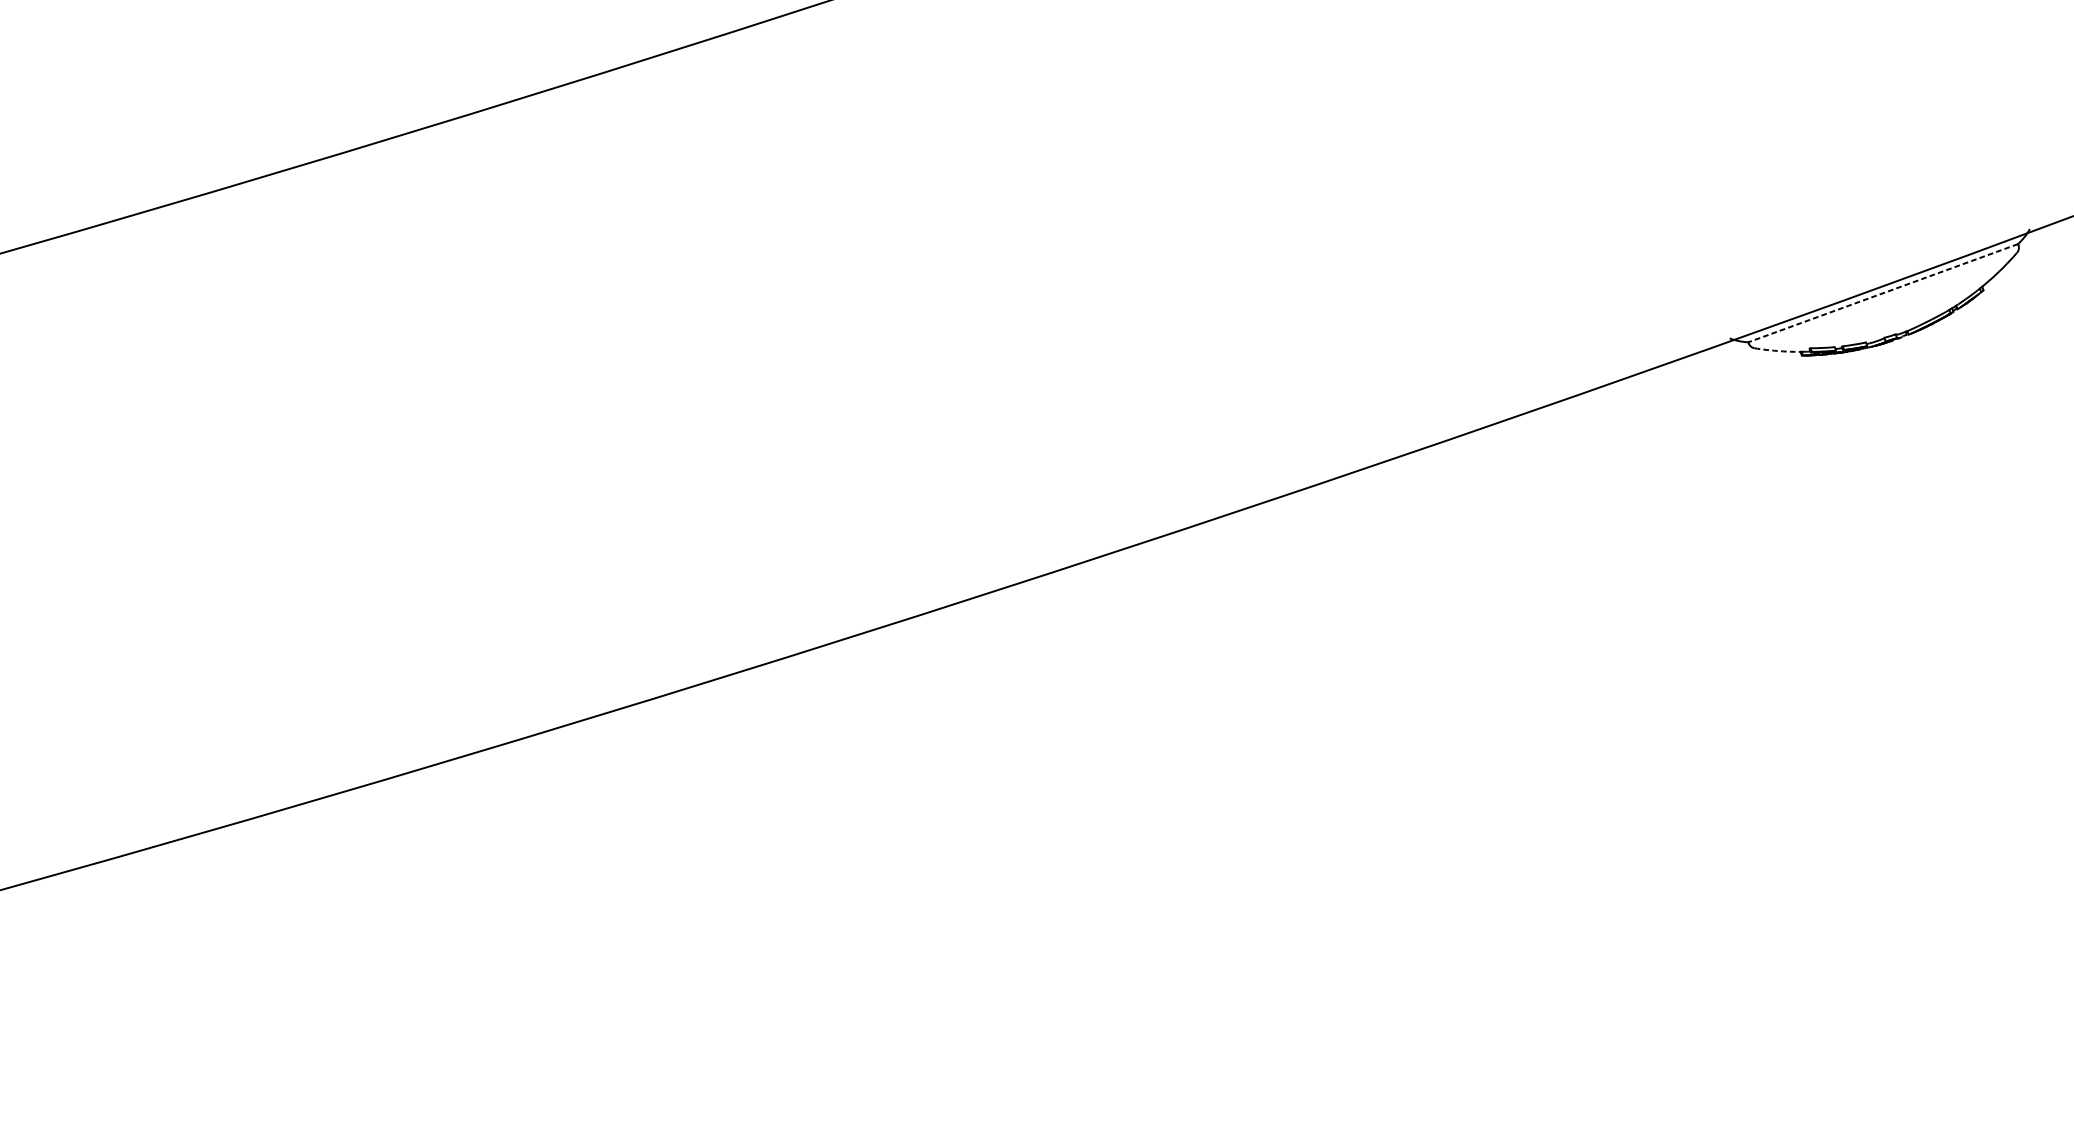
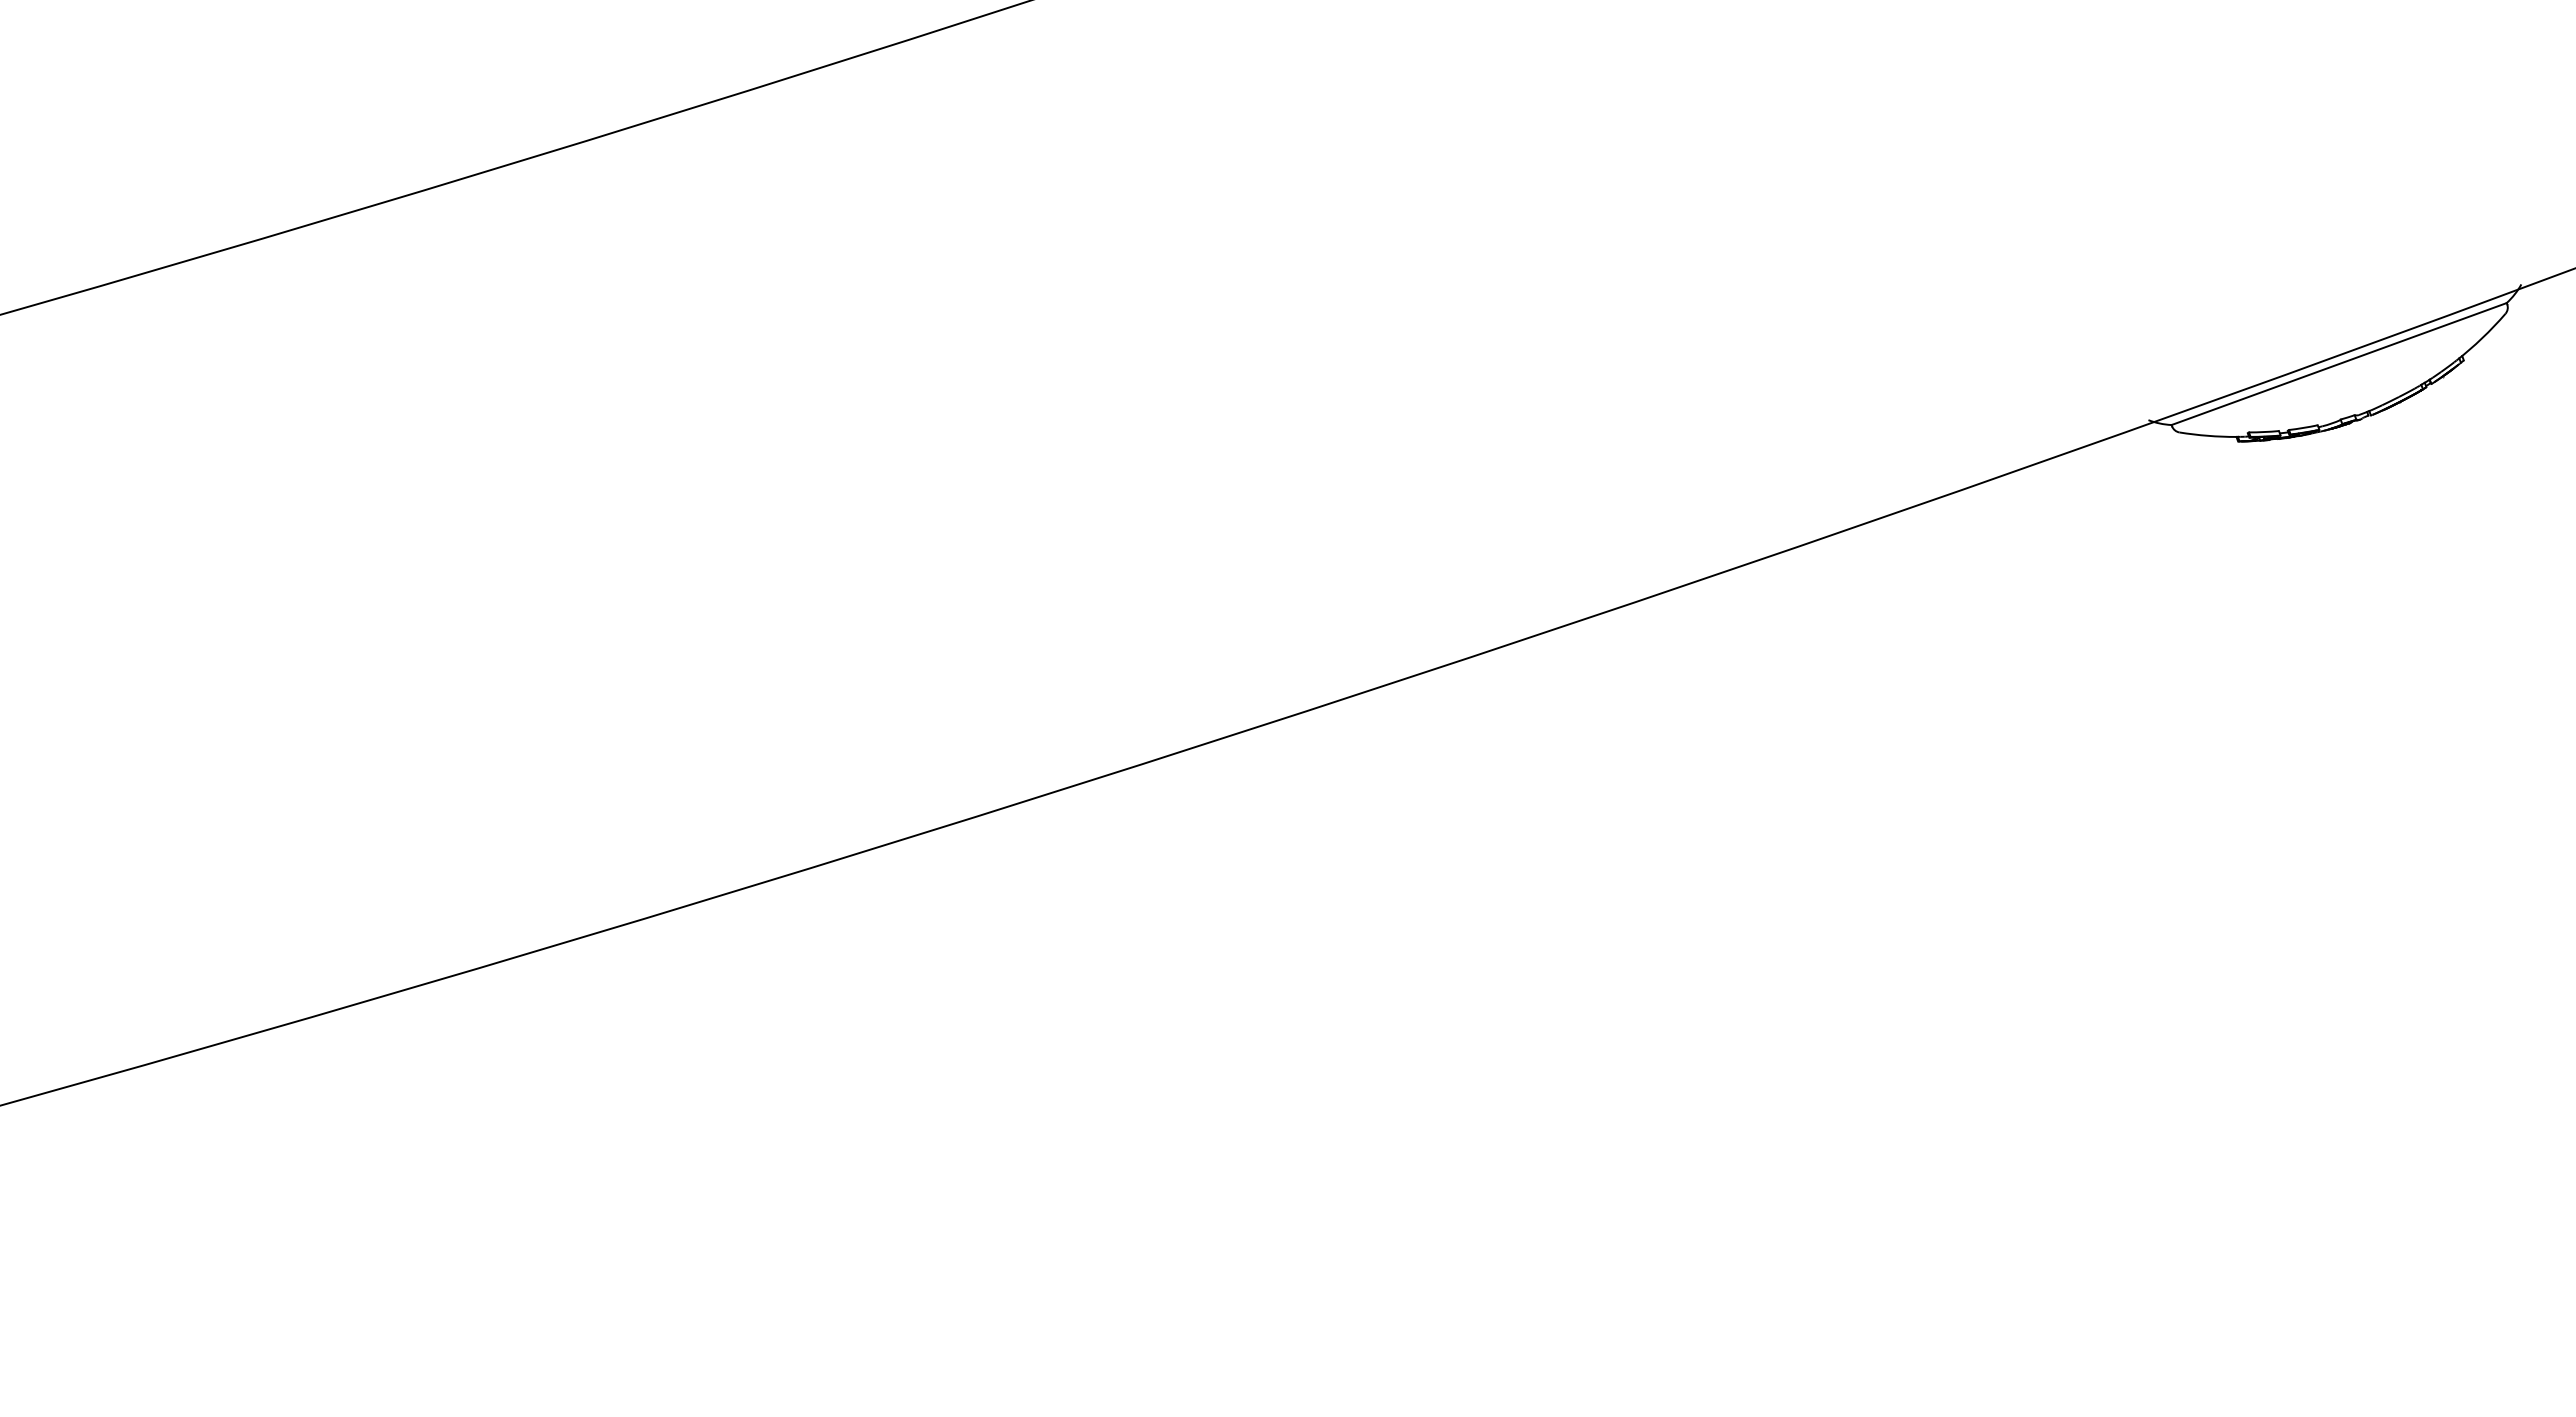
line: (1882, 293) -> (2338, 364), dashed -> solid
arc: (1777, 350) -> (2207, 435), dashed -> solid

